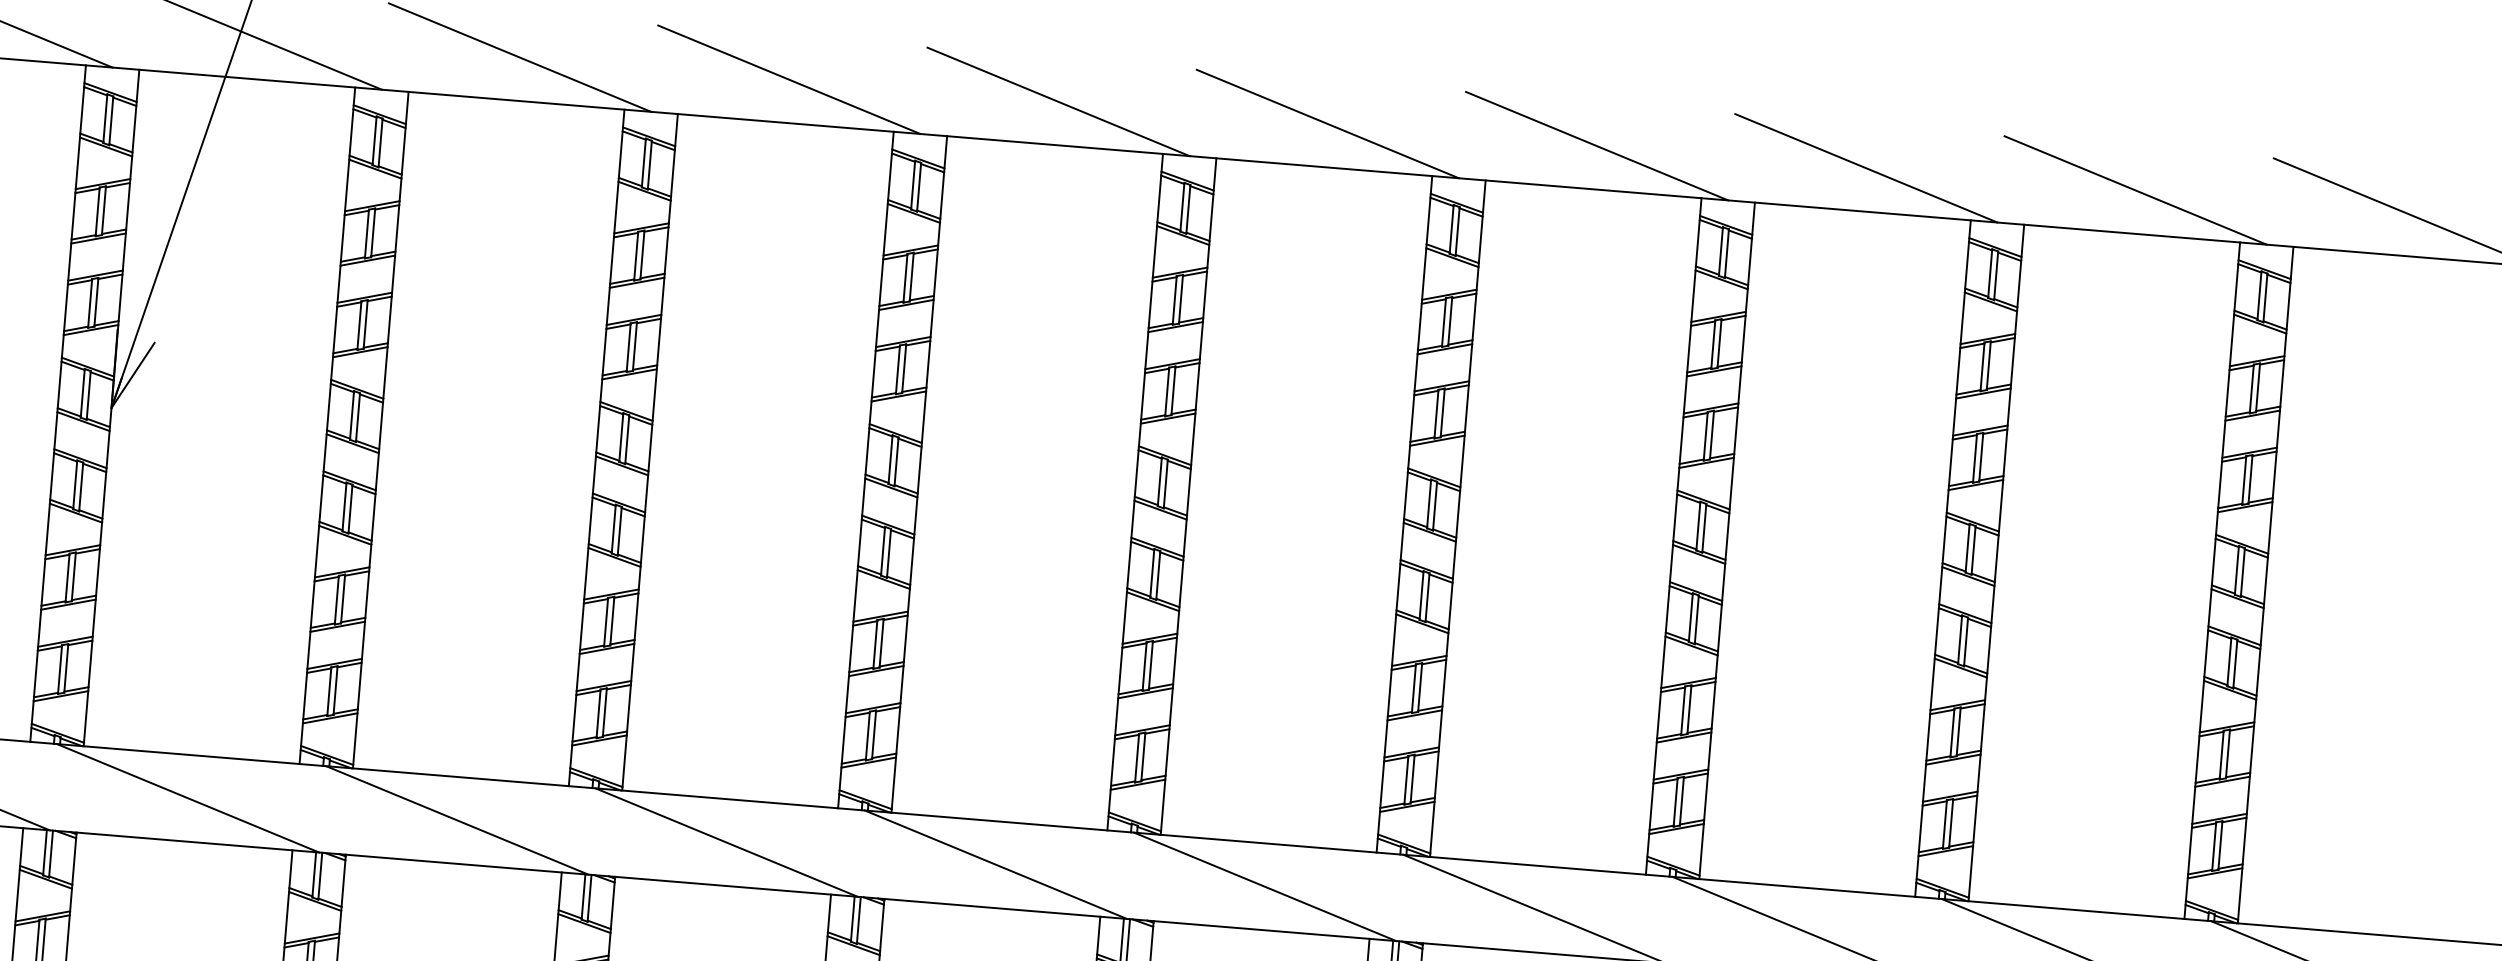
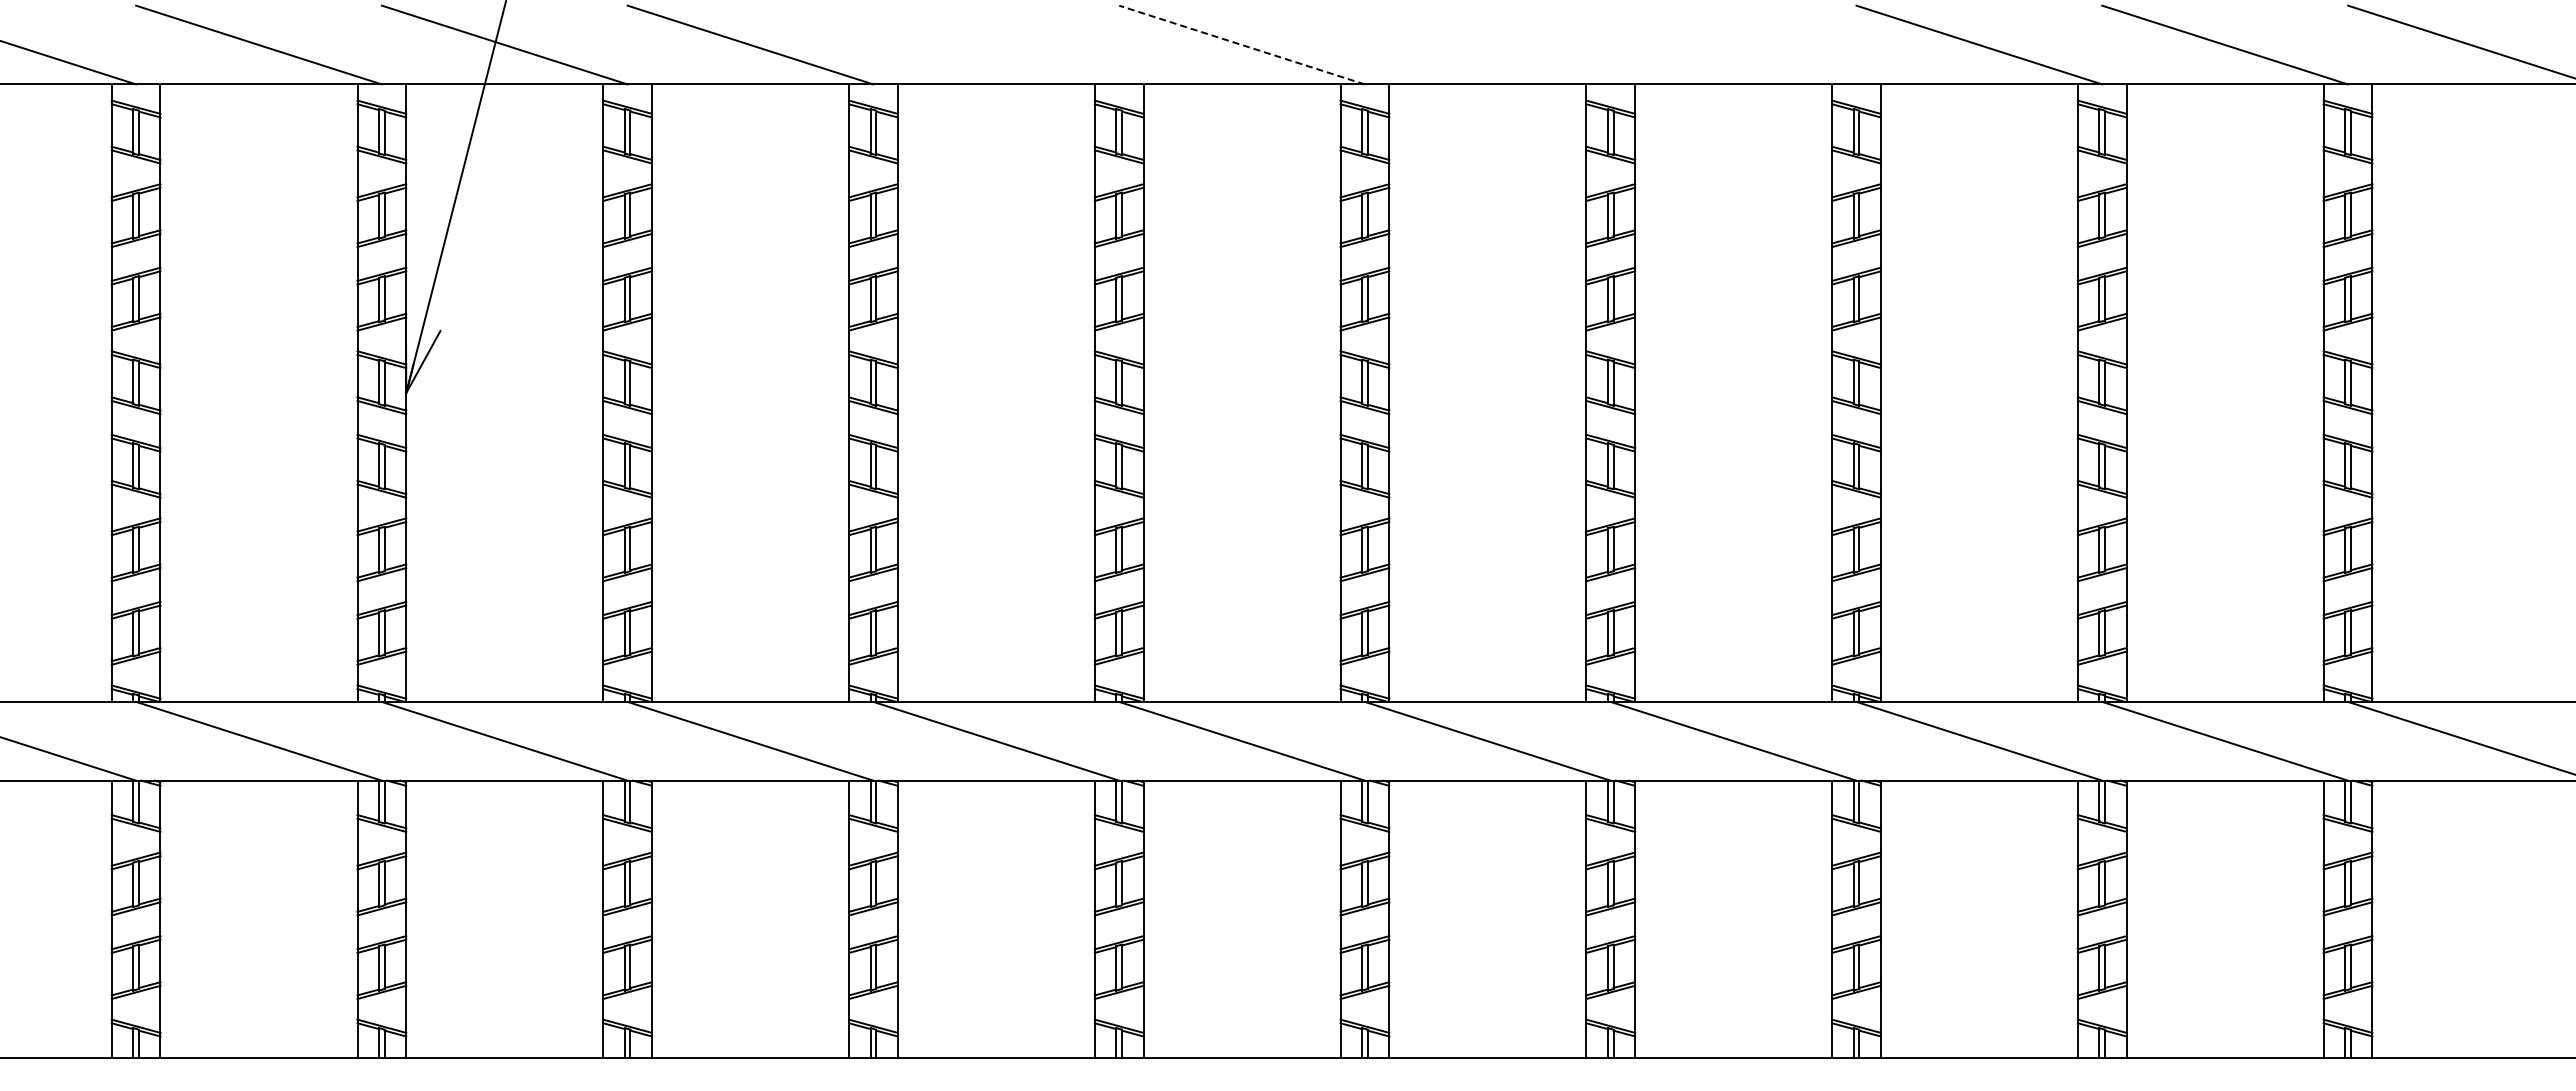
line: (789, 79) -> (996, 44), removed
line: (1058, 101) -> (1241, 44), solid -> dashed
line: (1327, 123) -> (1487, 44), removed
line: (1597, 145) -> (1733, 44), removed

